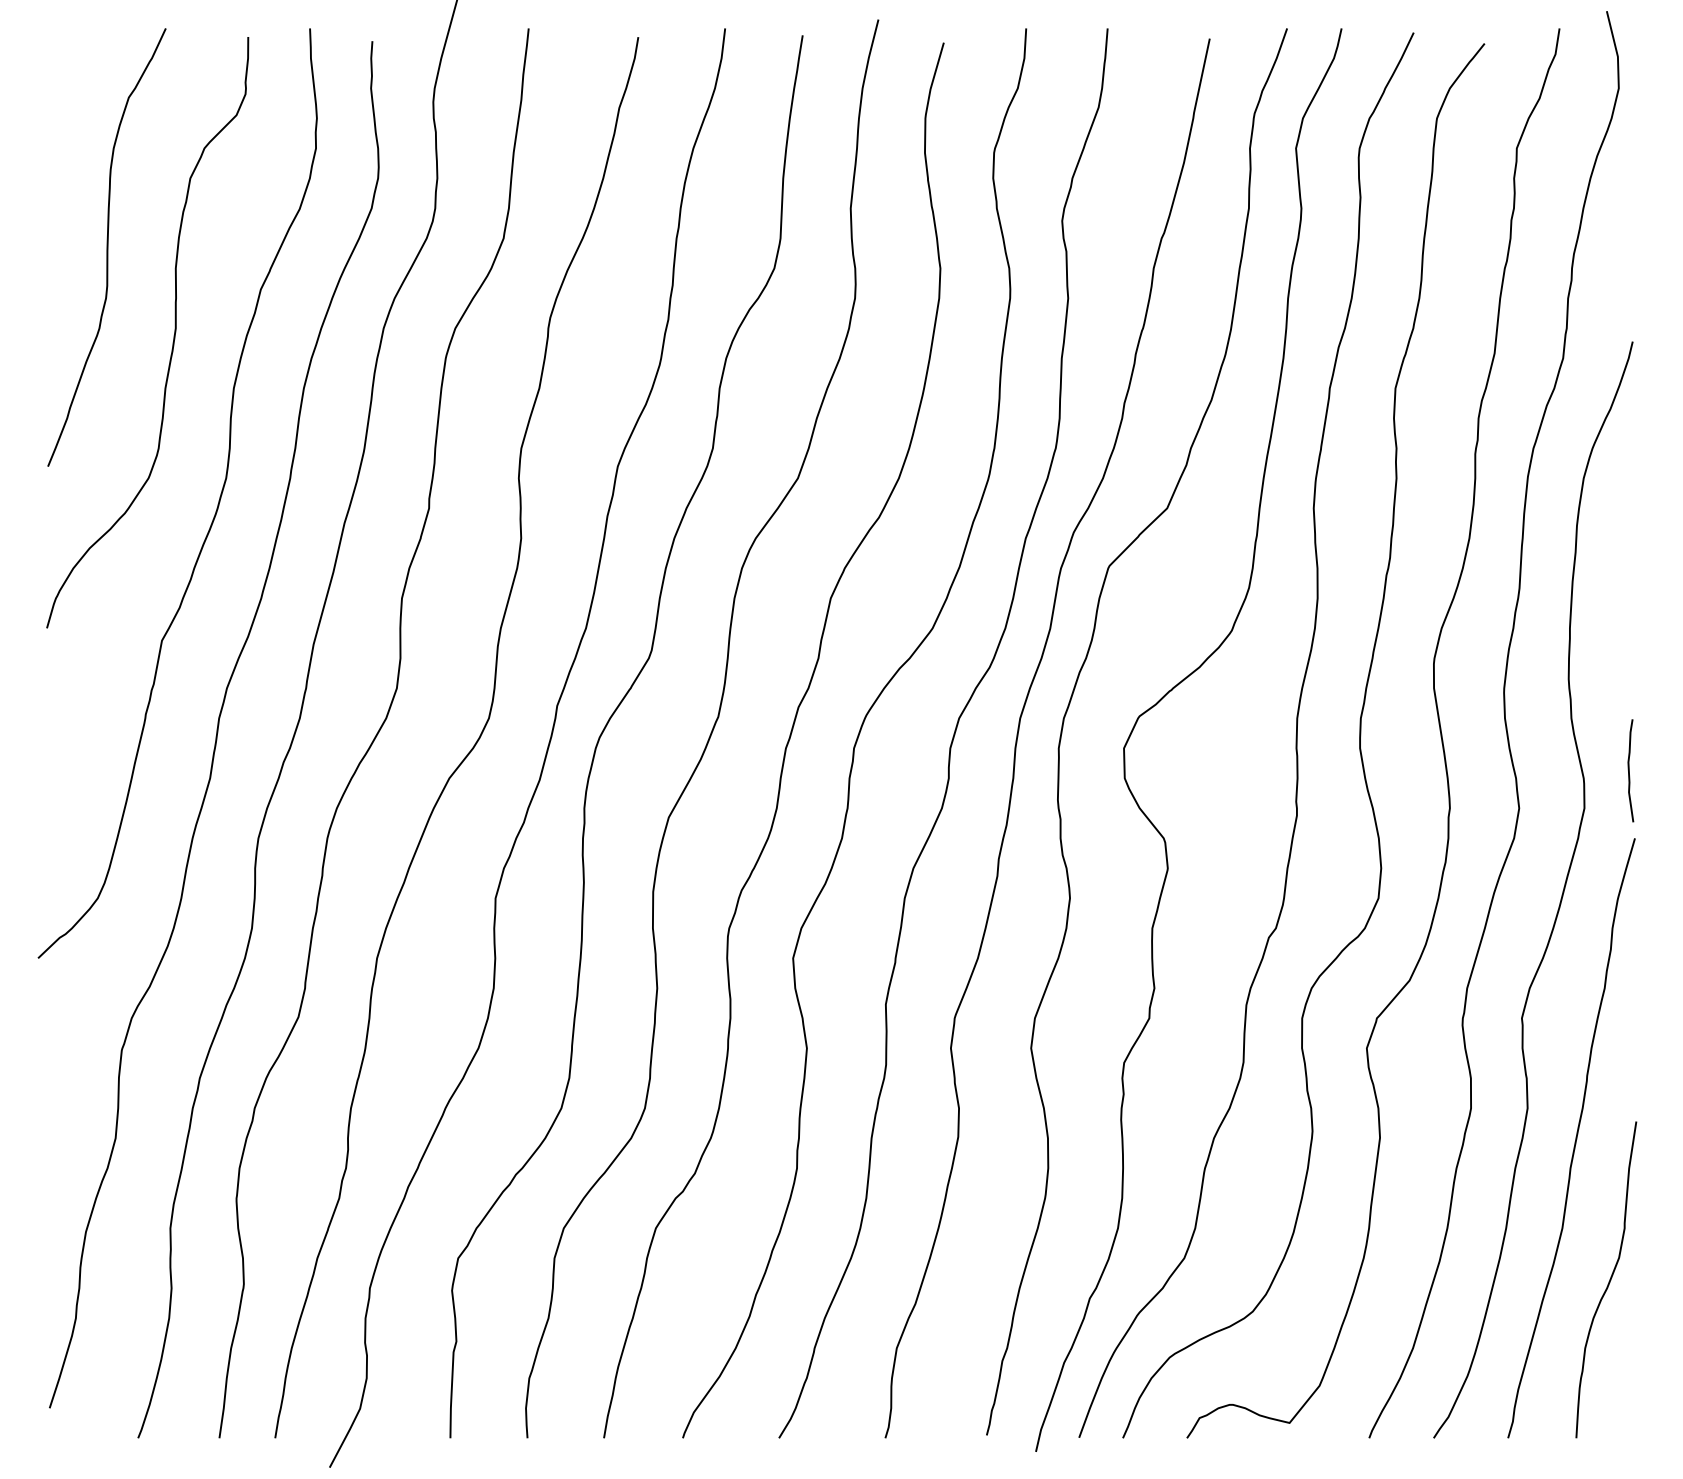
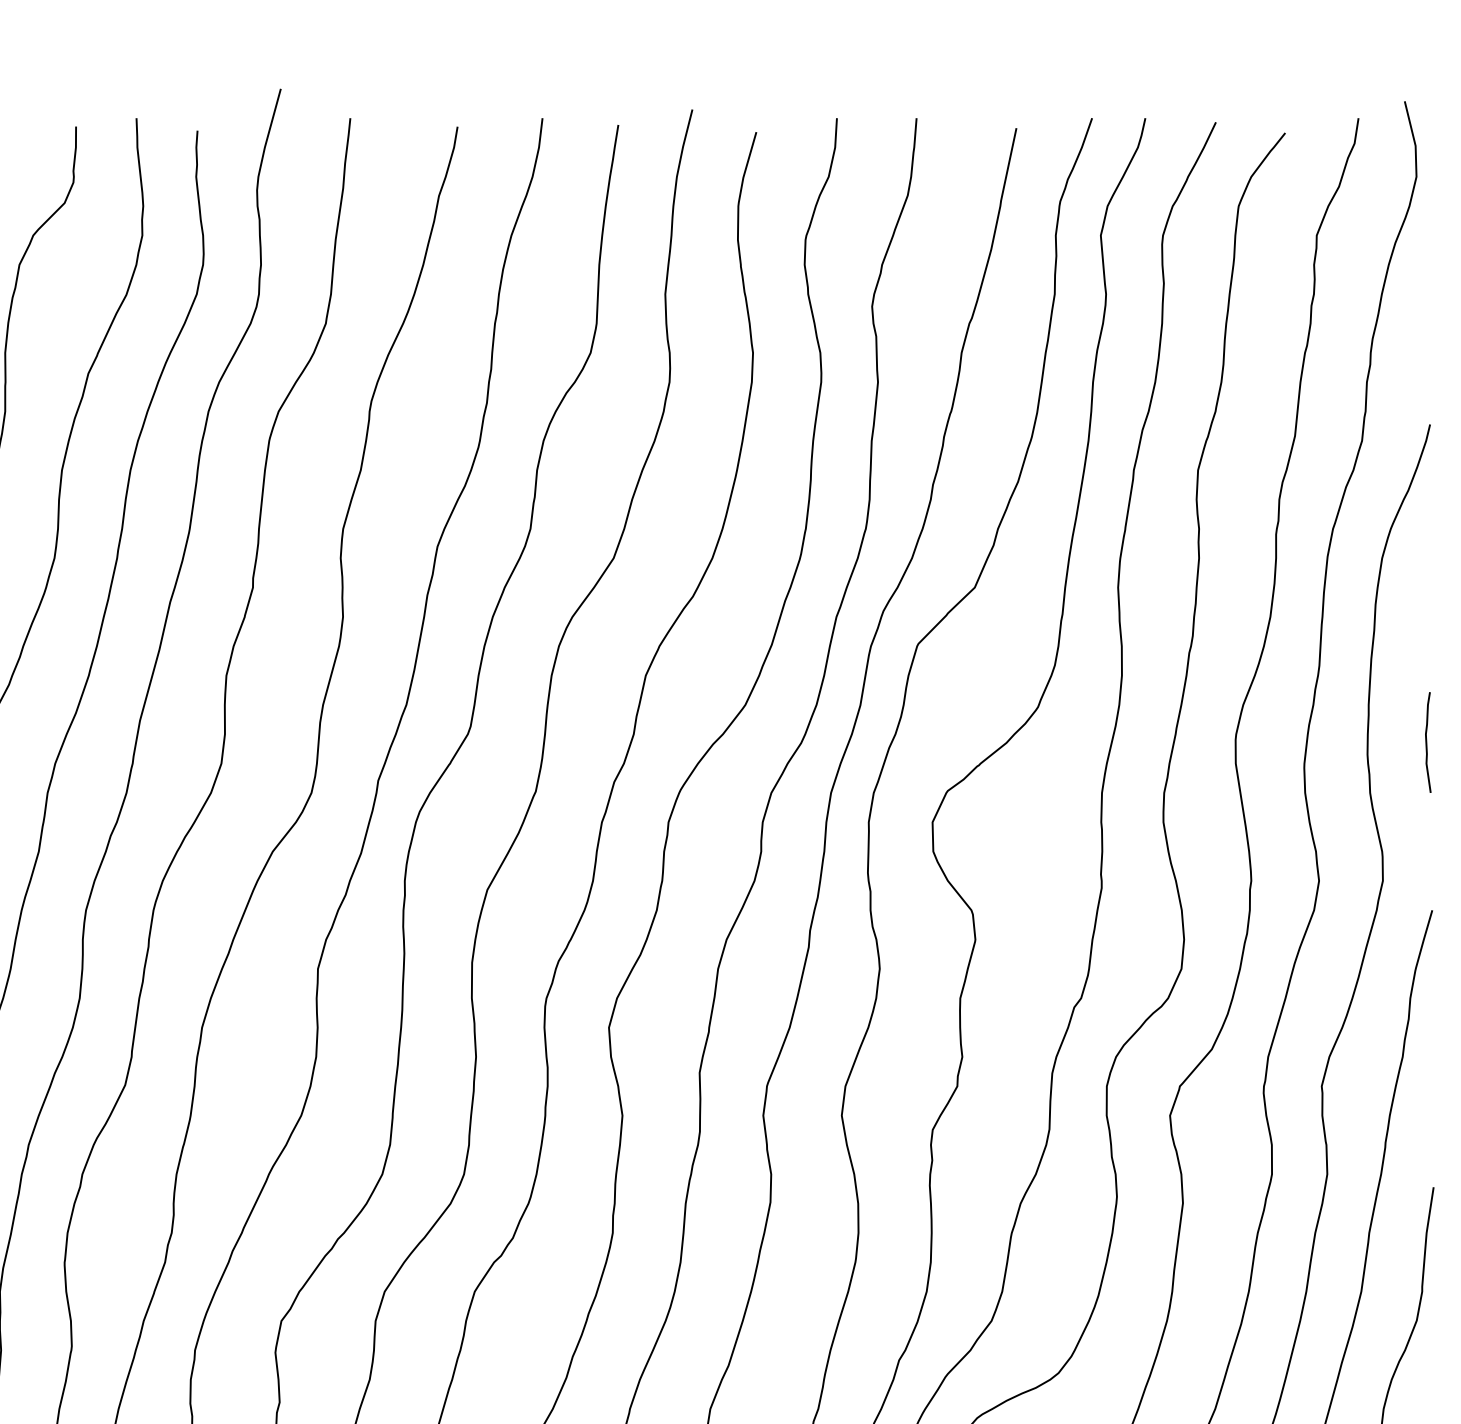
curve: (1629, 770) -> (1426, 742), moved

